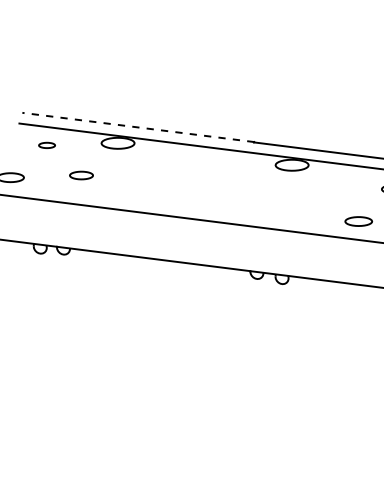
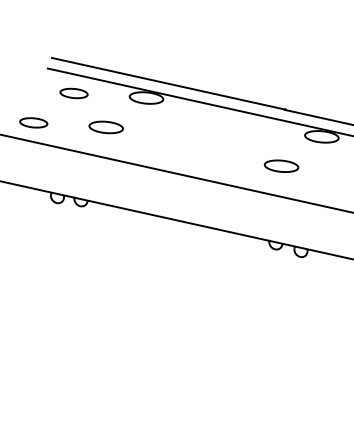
line: (138, 127) -> (168, 83), dashed -> solid
part: (46, 145) -> (73, 93), size x1.67
part: (81, 175) -> (106, 127), size x1.43
part: (255, 197) -> (281, 166), added

